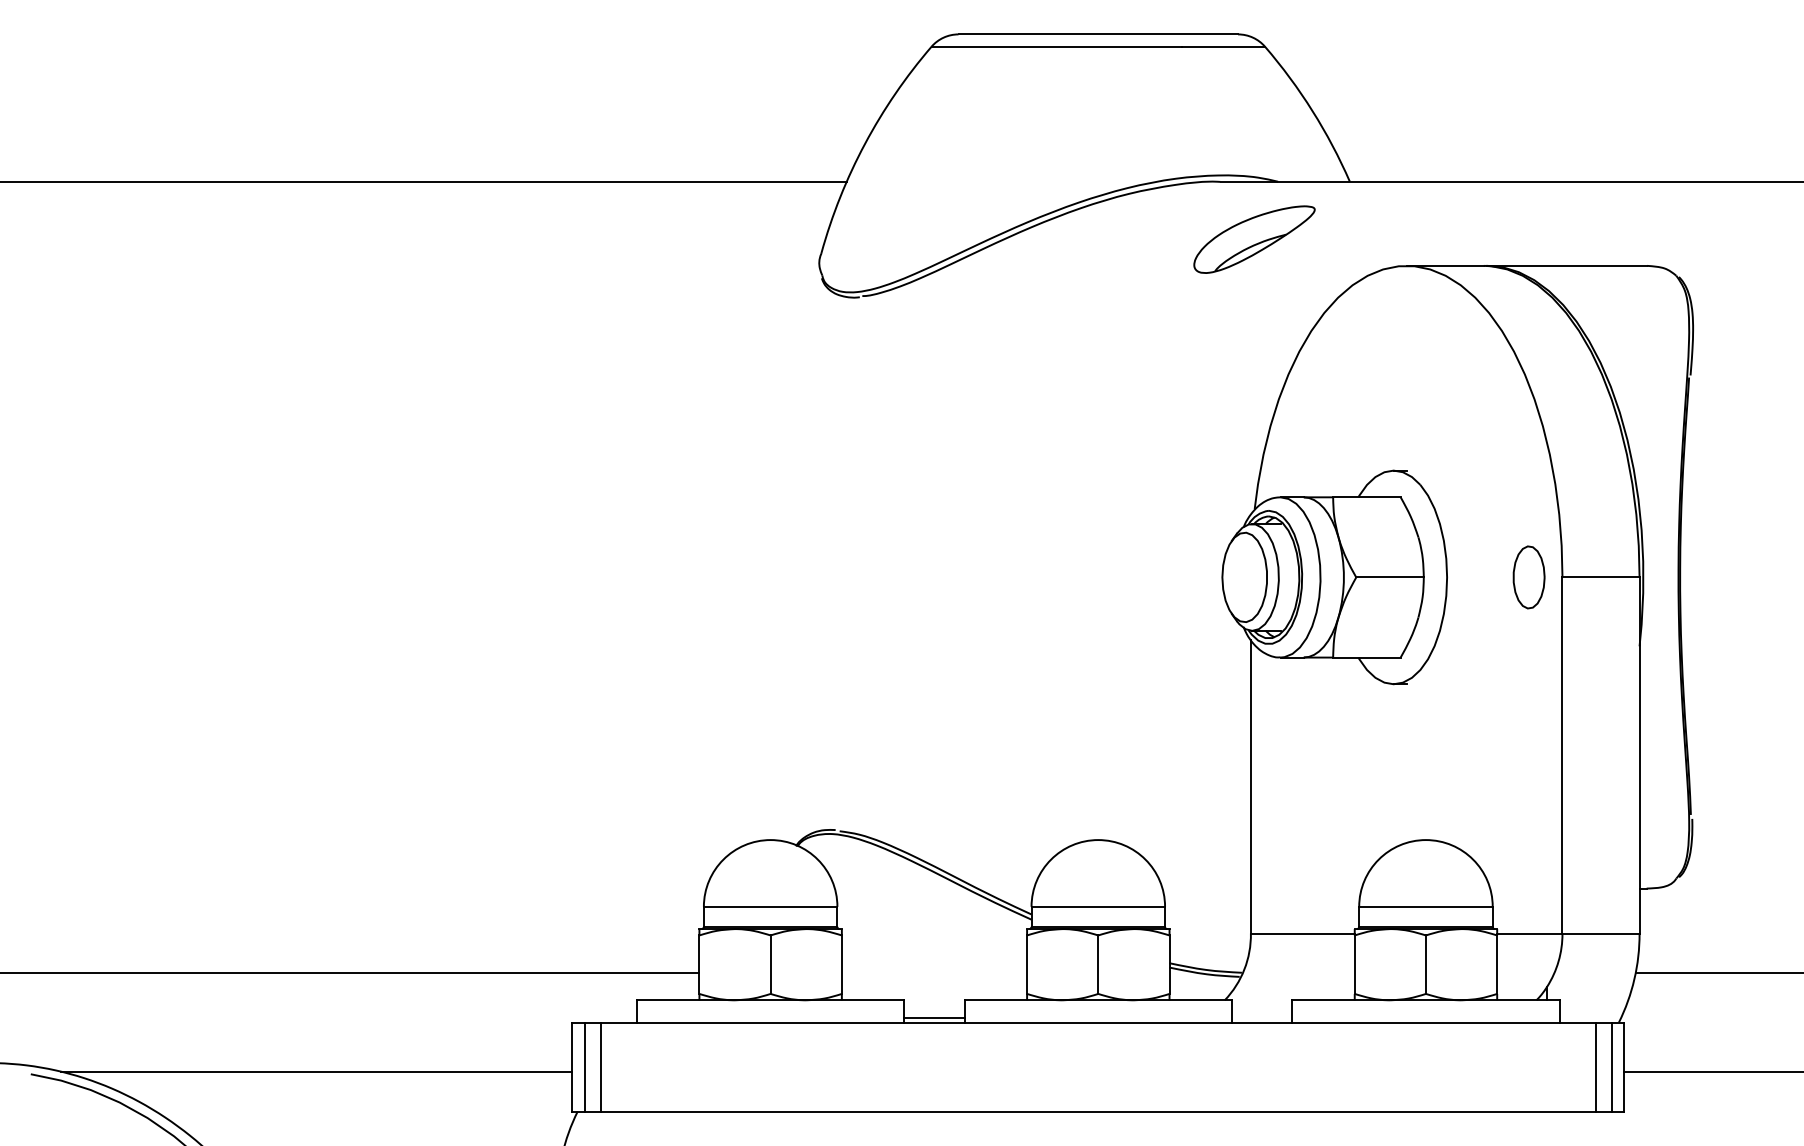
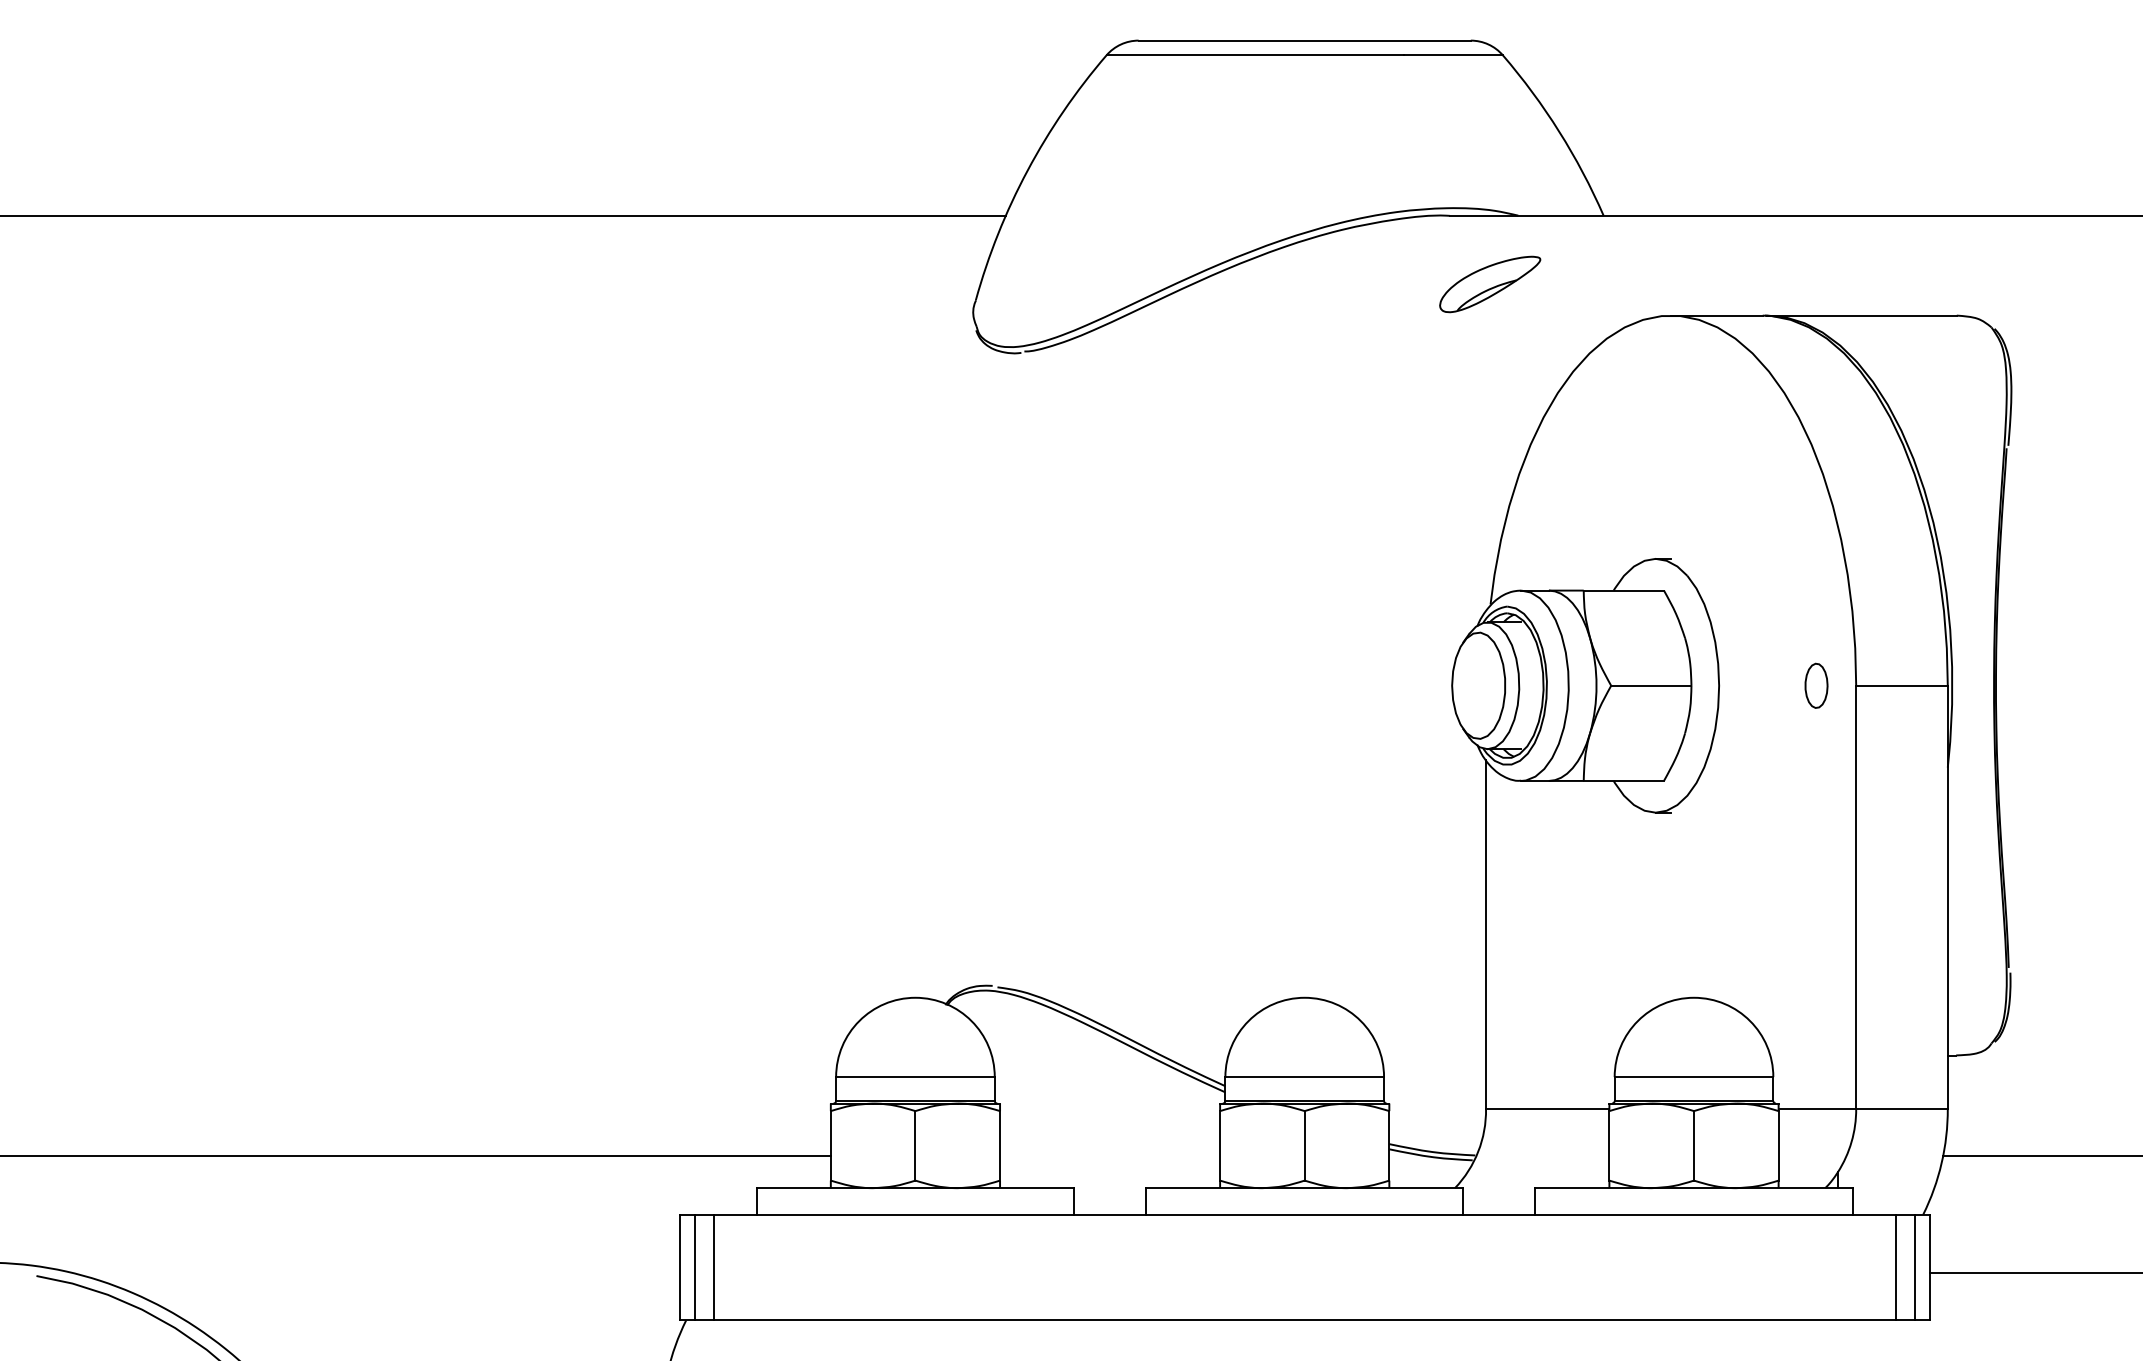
part: (1253, 239) -> (1489, 284), size x0.7
part: (1529, 577) -> (1816, 685), size x0.6
line: (934, 1018) -> (1110, 1209), removed
line: (316, 1072) -> (375, 1273), removed

